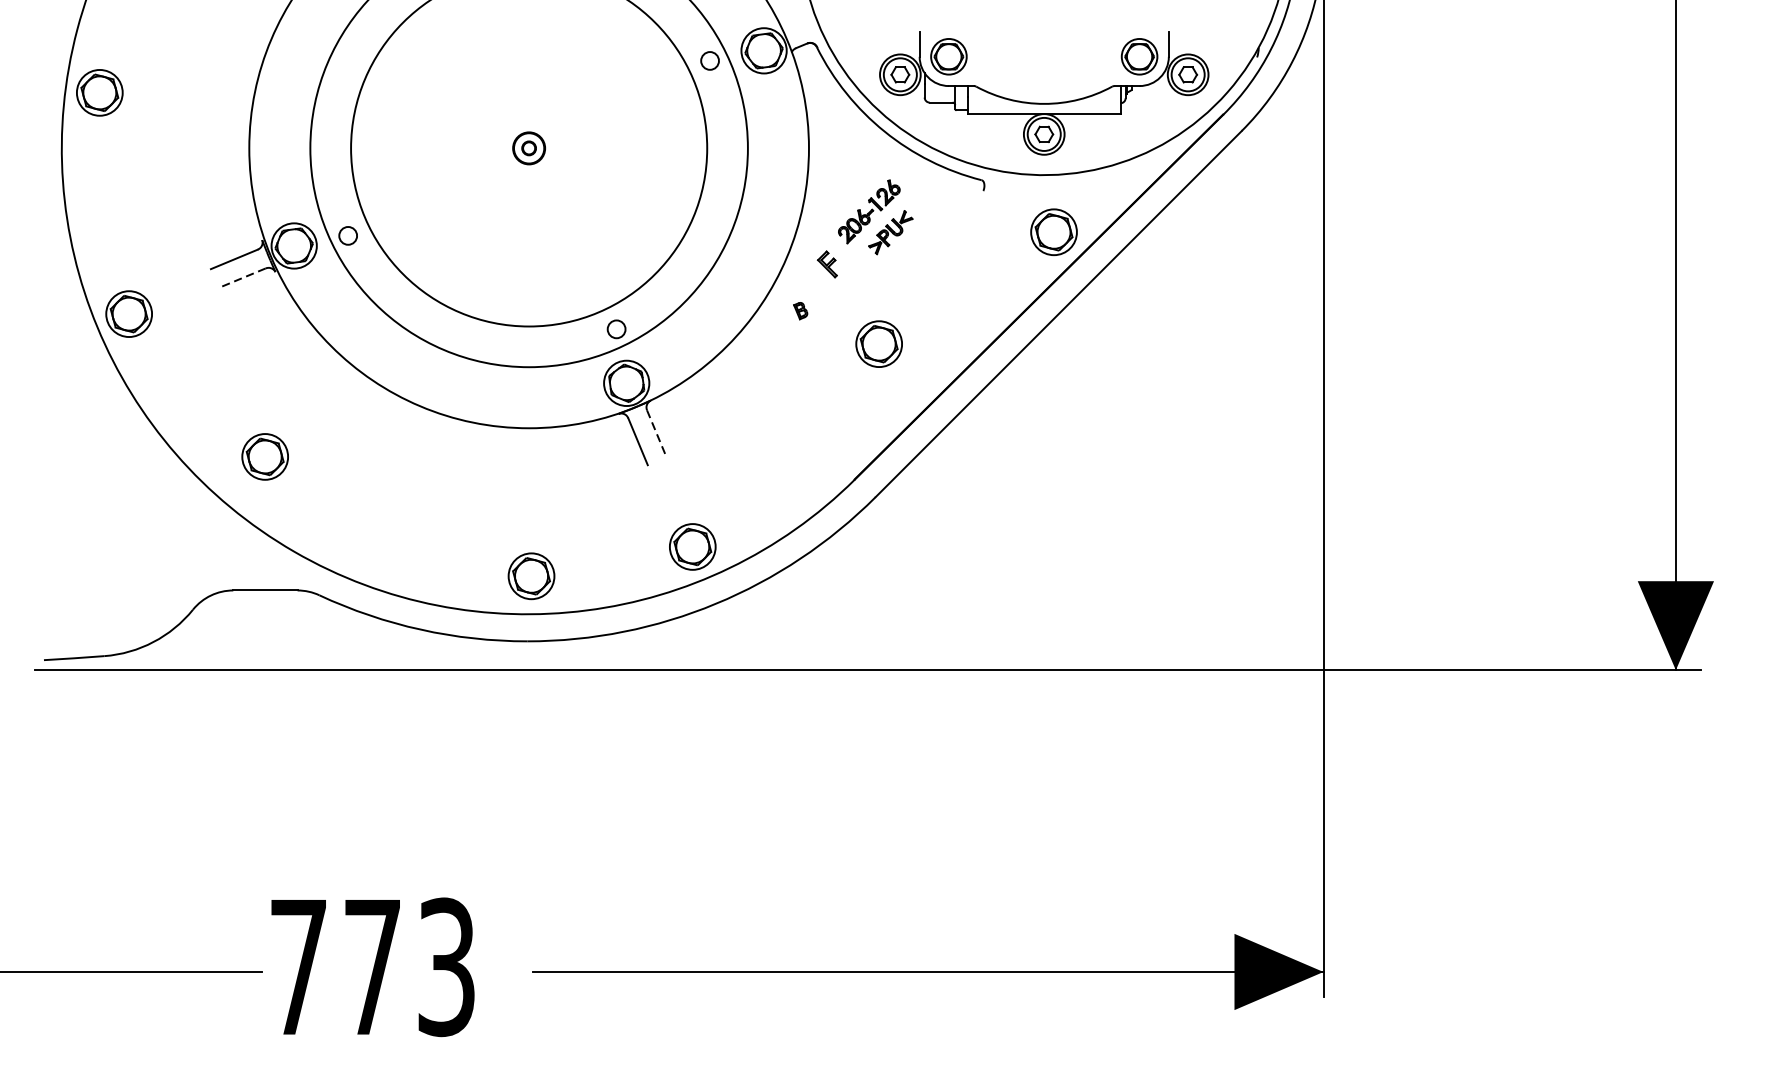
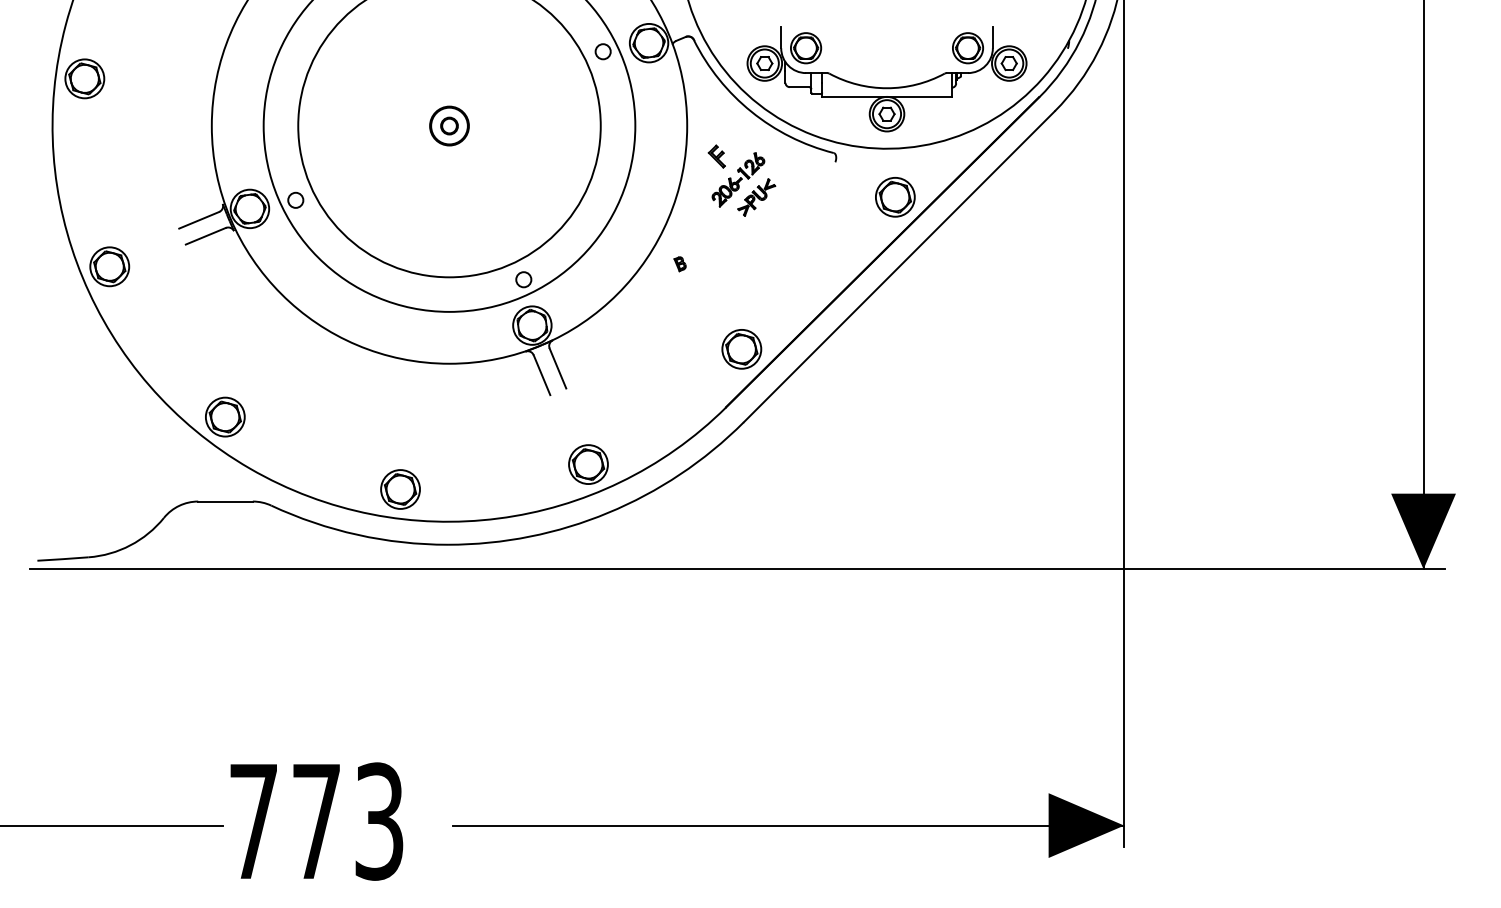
part: (529, 147) -> (449, 125), size x1.43
part: (826, 264) -> (716, 156), moved
line: (241, 278) -> (205, 236), dashed -> solid
part: (878, 344) -> (741, 349), moved
line: (656, 433) -> (557, 368), dashed -> solid
part: (265, 456) -> (225, 416), moved
part: (531, 576) -> (400, 489), moved

